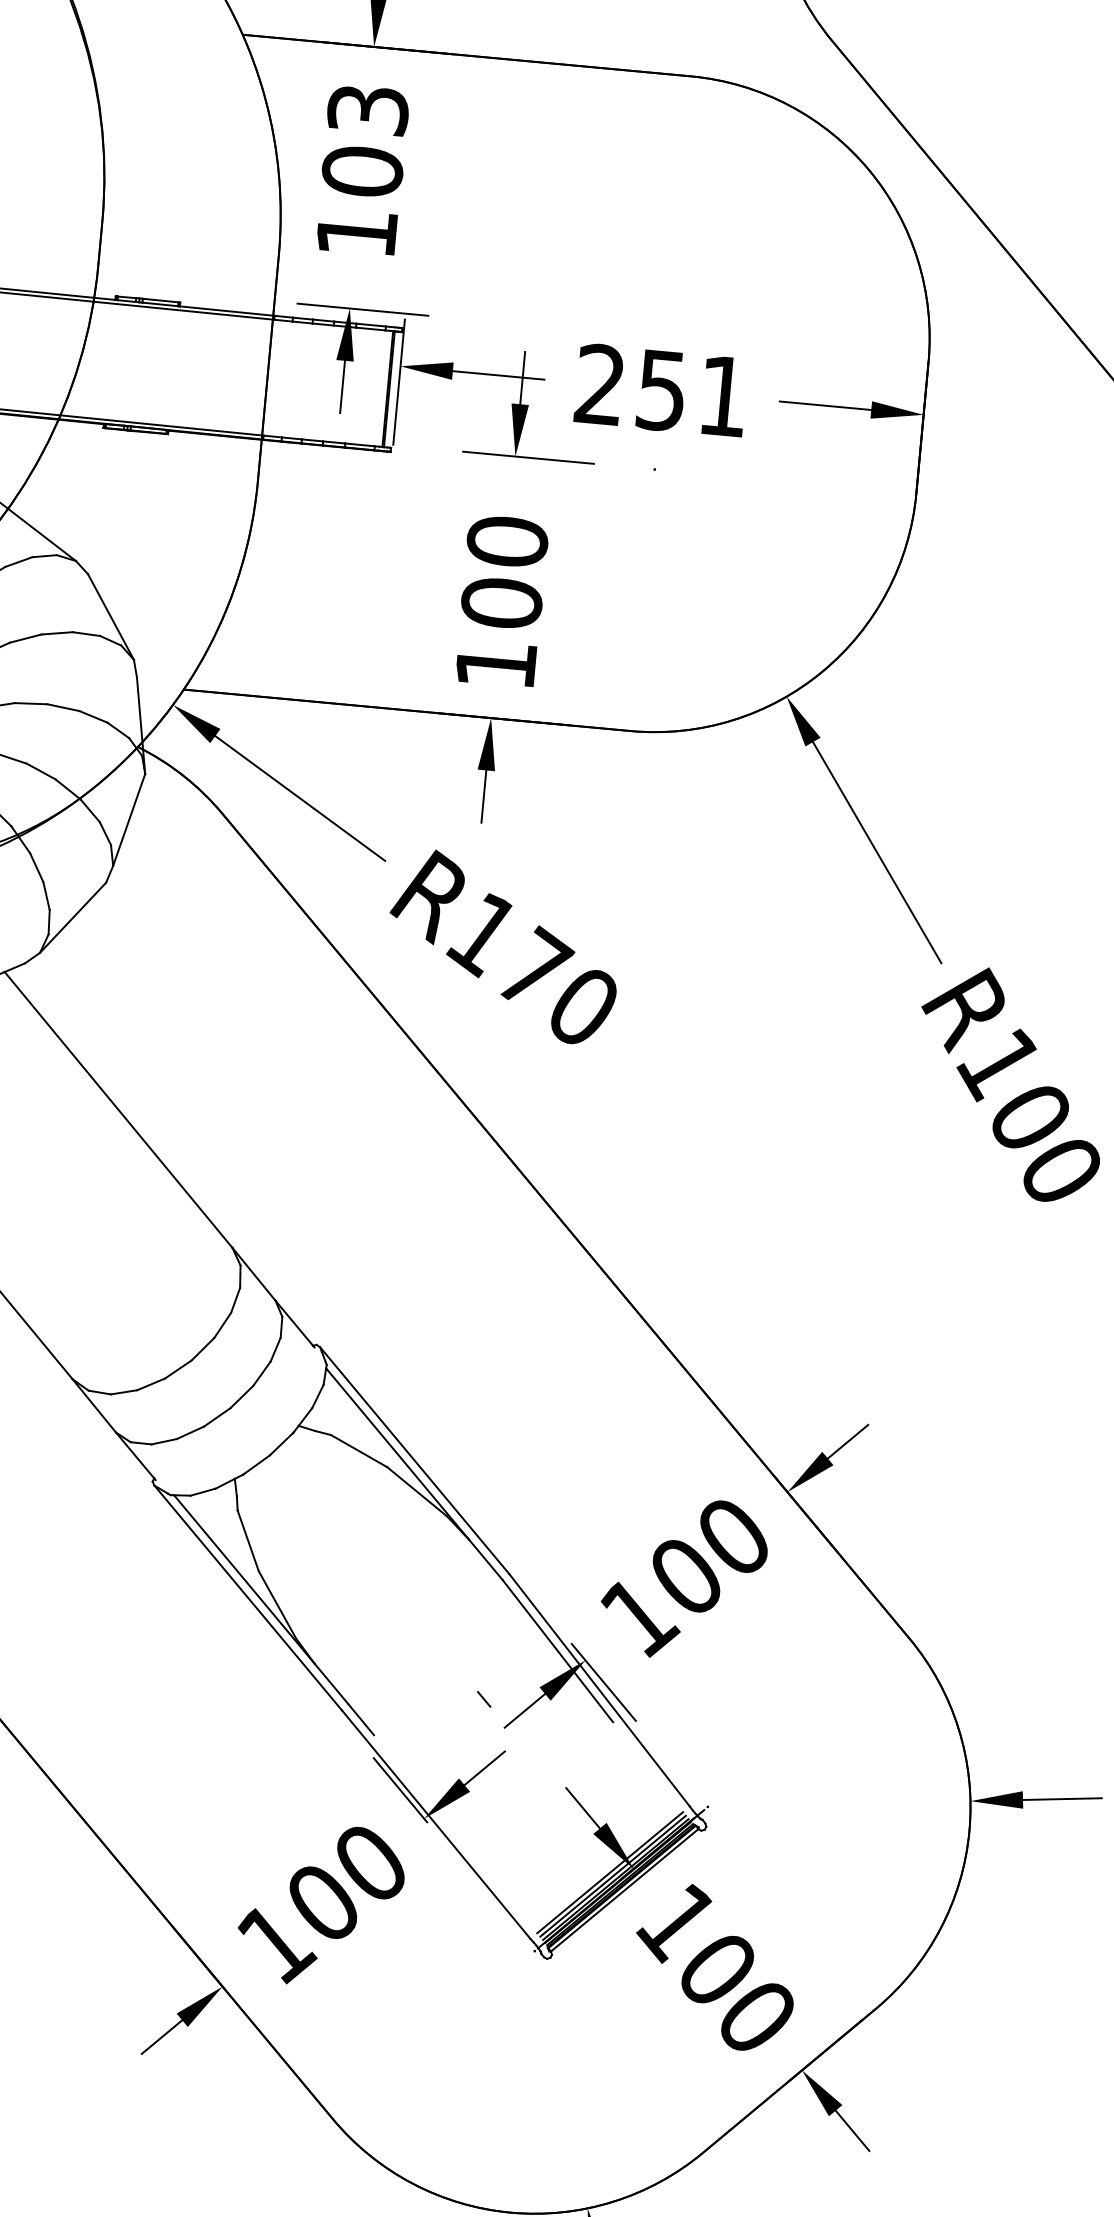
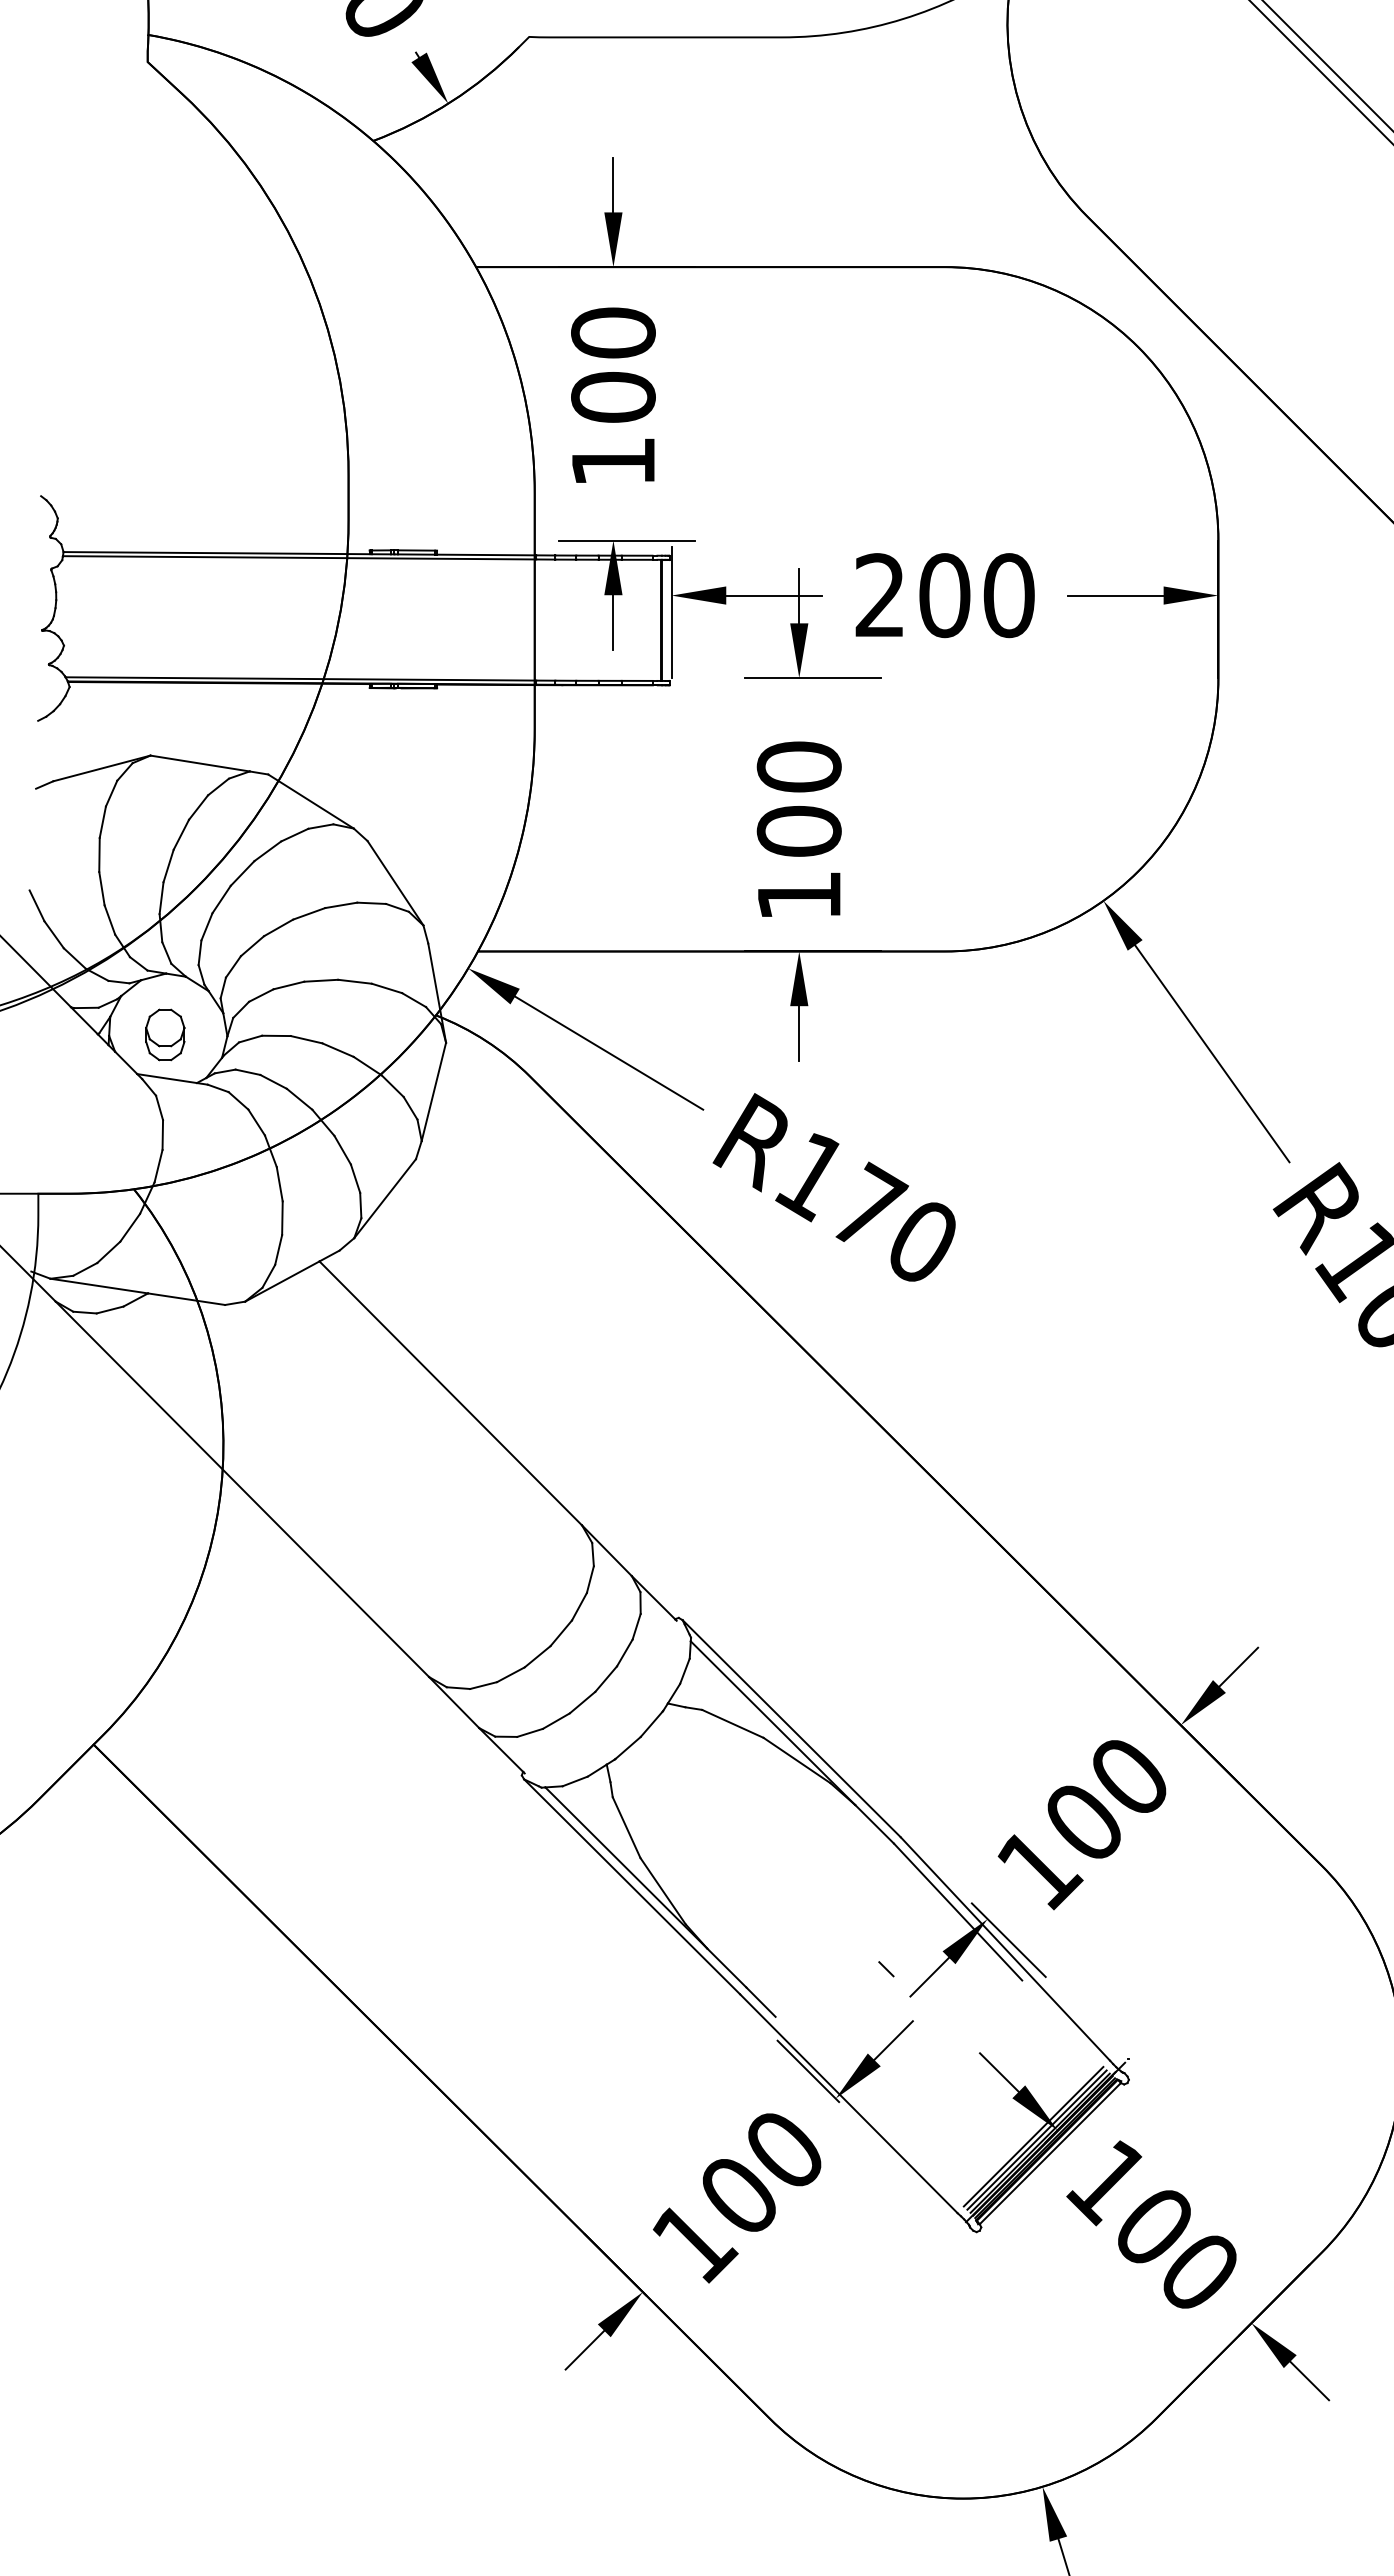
text: (368, 109) -> (613, 332), 103 -> 100
text: (692, 393) -> (976, 595), 251 -> 200

